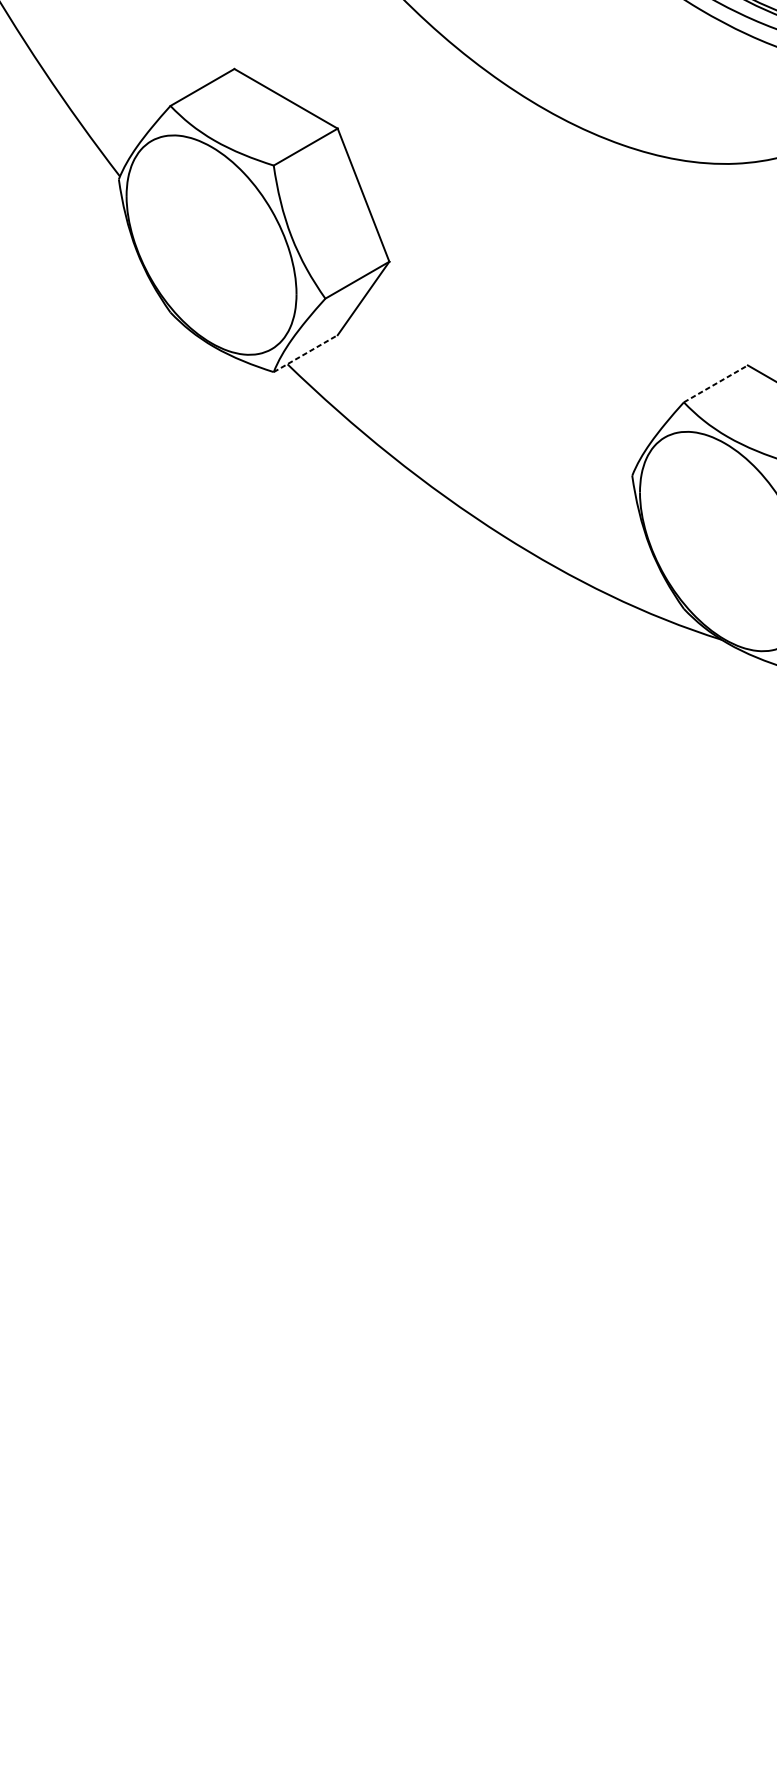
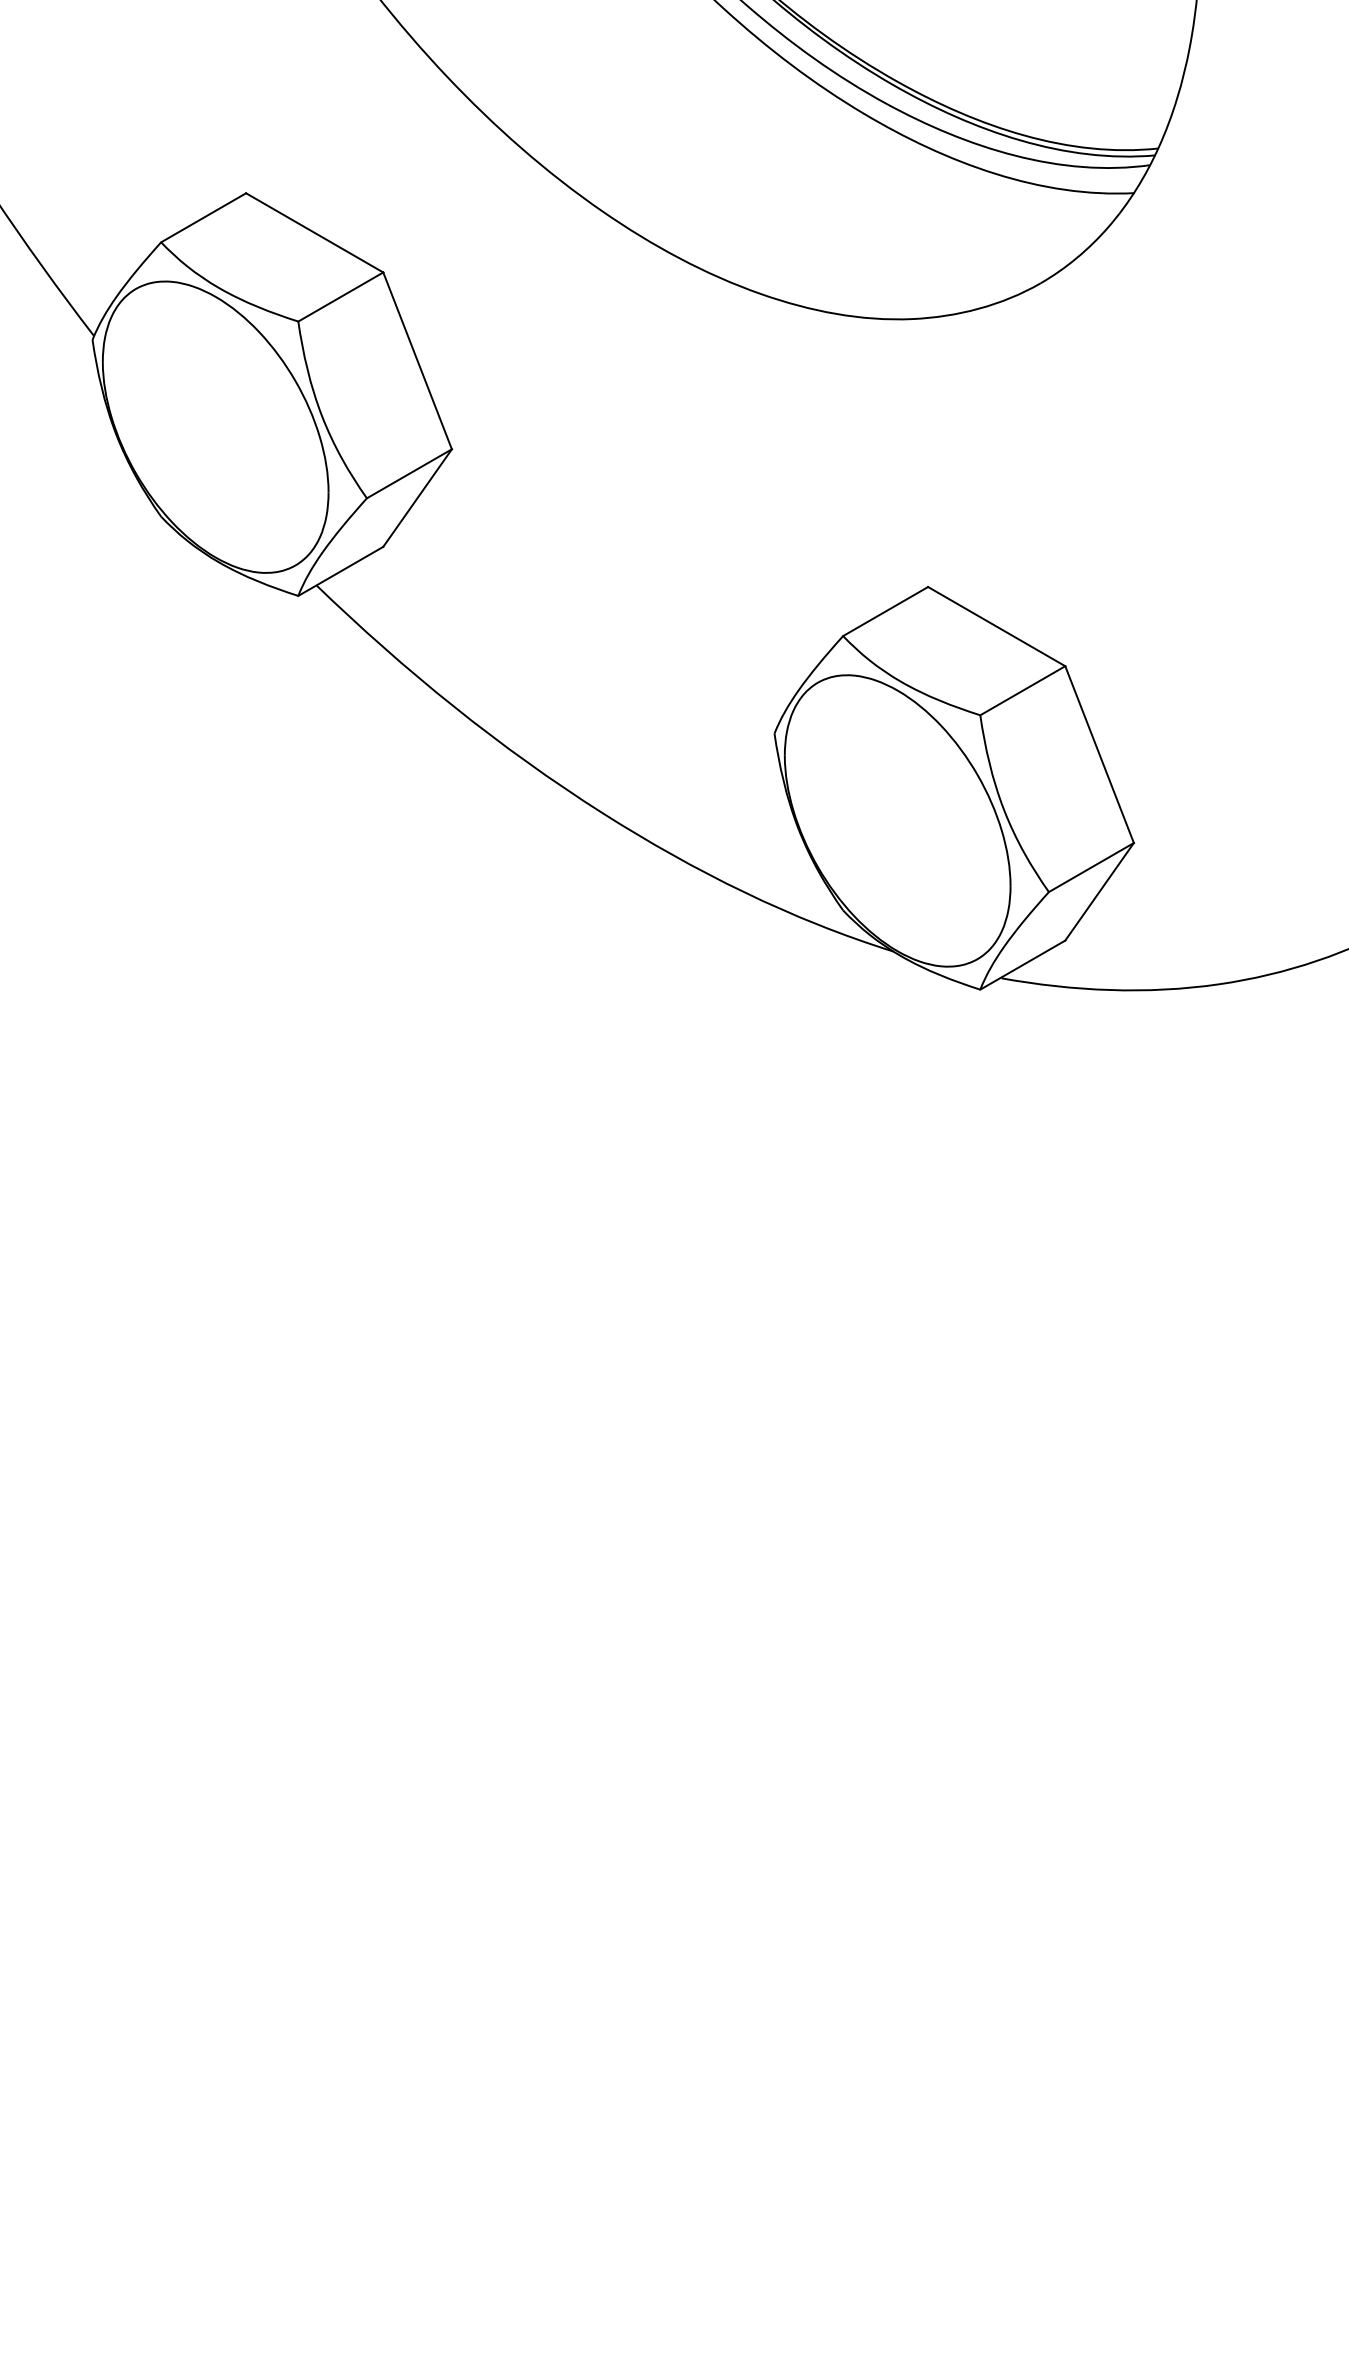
line: (306, 353) -> (341, 571), dashed -> solid
line: (716, 383) -> (886, 611), dashed -> solid

